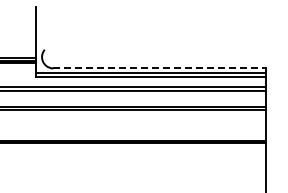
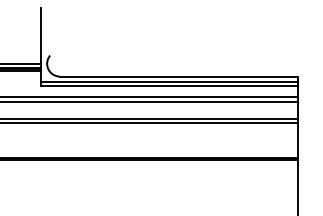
line: (160, 68) -> (180, 76), dashed -> solid

